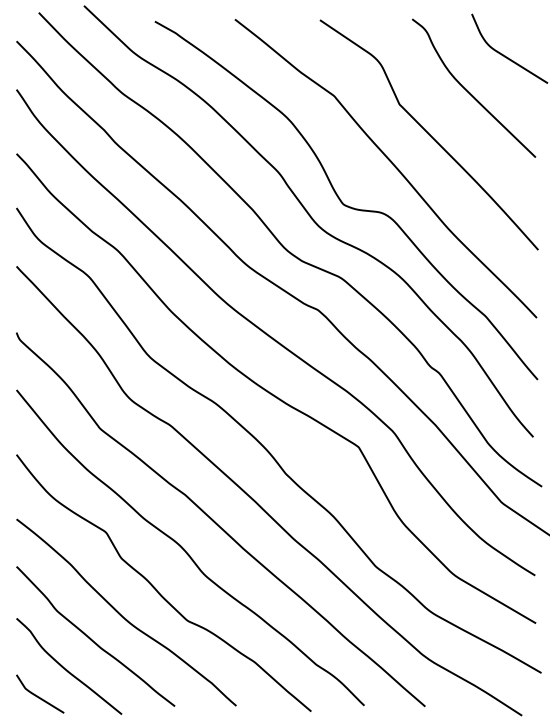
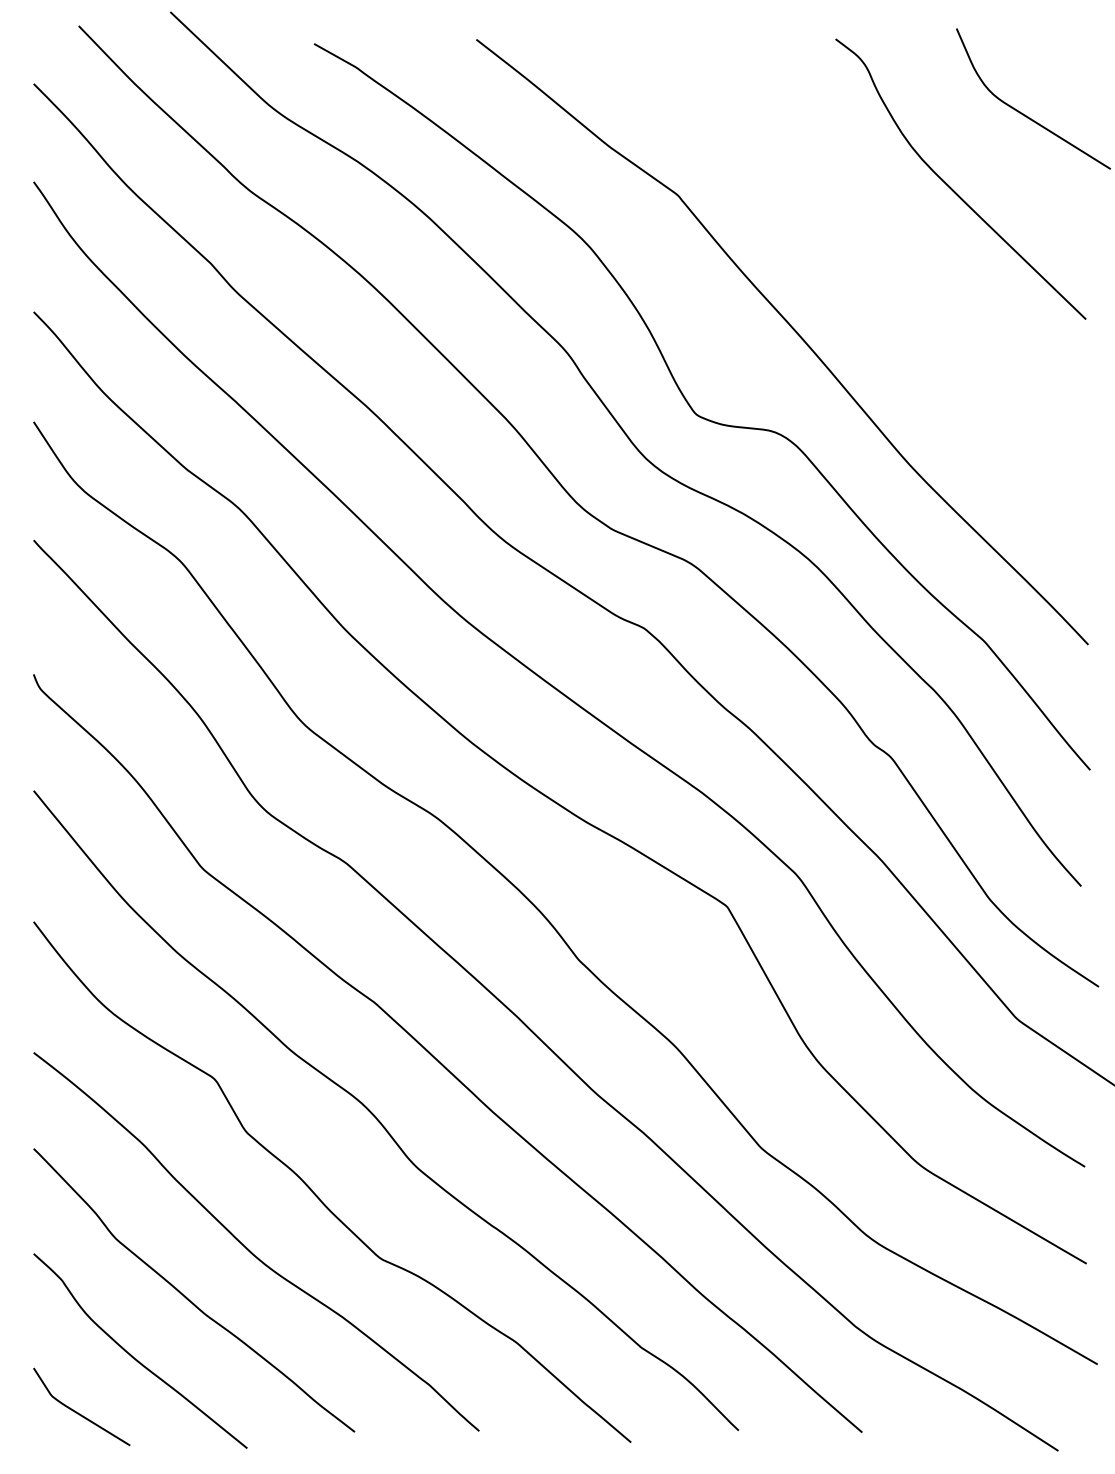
curve: (428, 134) -> (868, 272), removed

